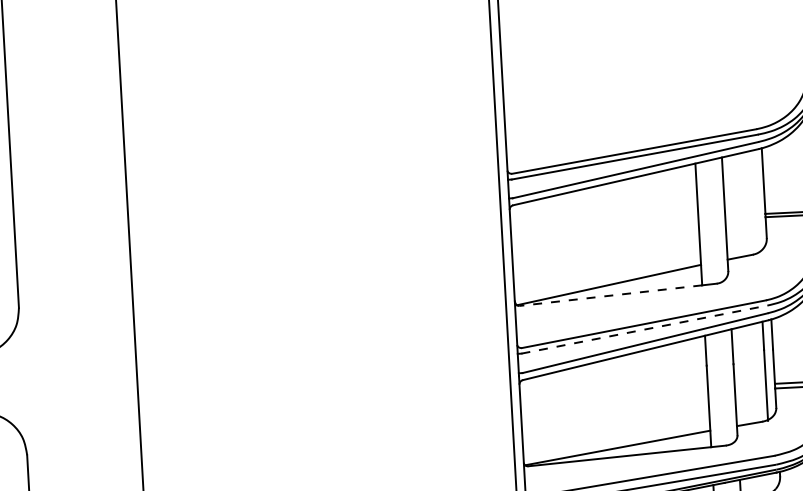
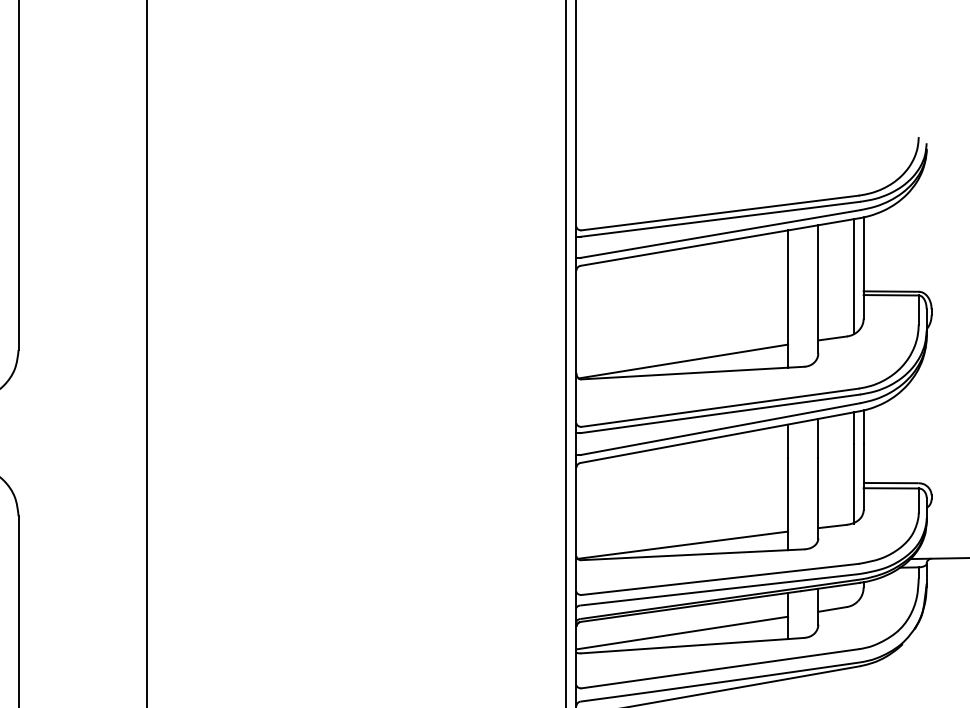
line: (755, 201) -> (853, 276), added
line: (610, 295) -> (684, 373), dashed -> solid
line: (644, 329) -> (720, 413), dashed -> solid

